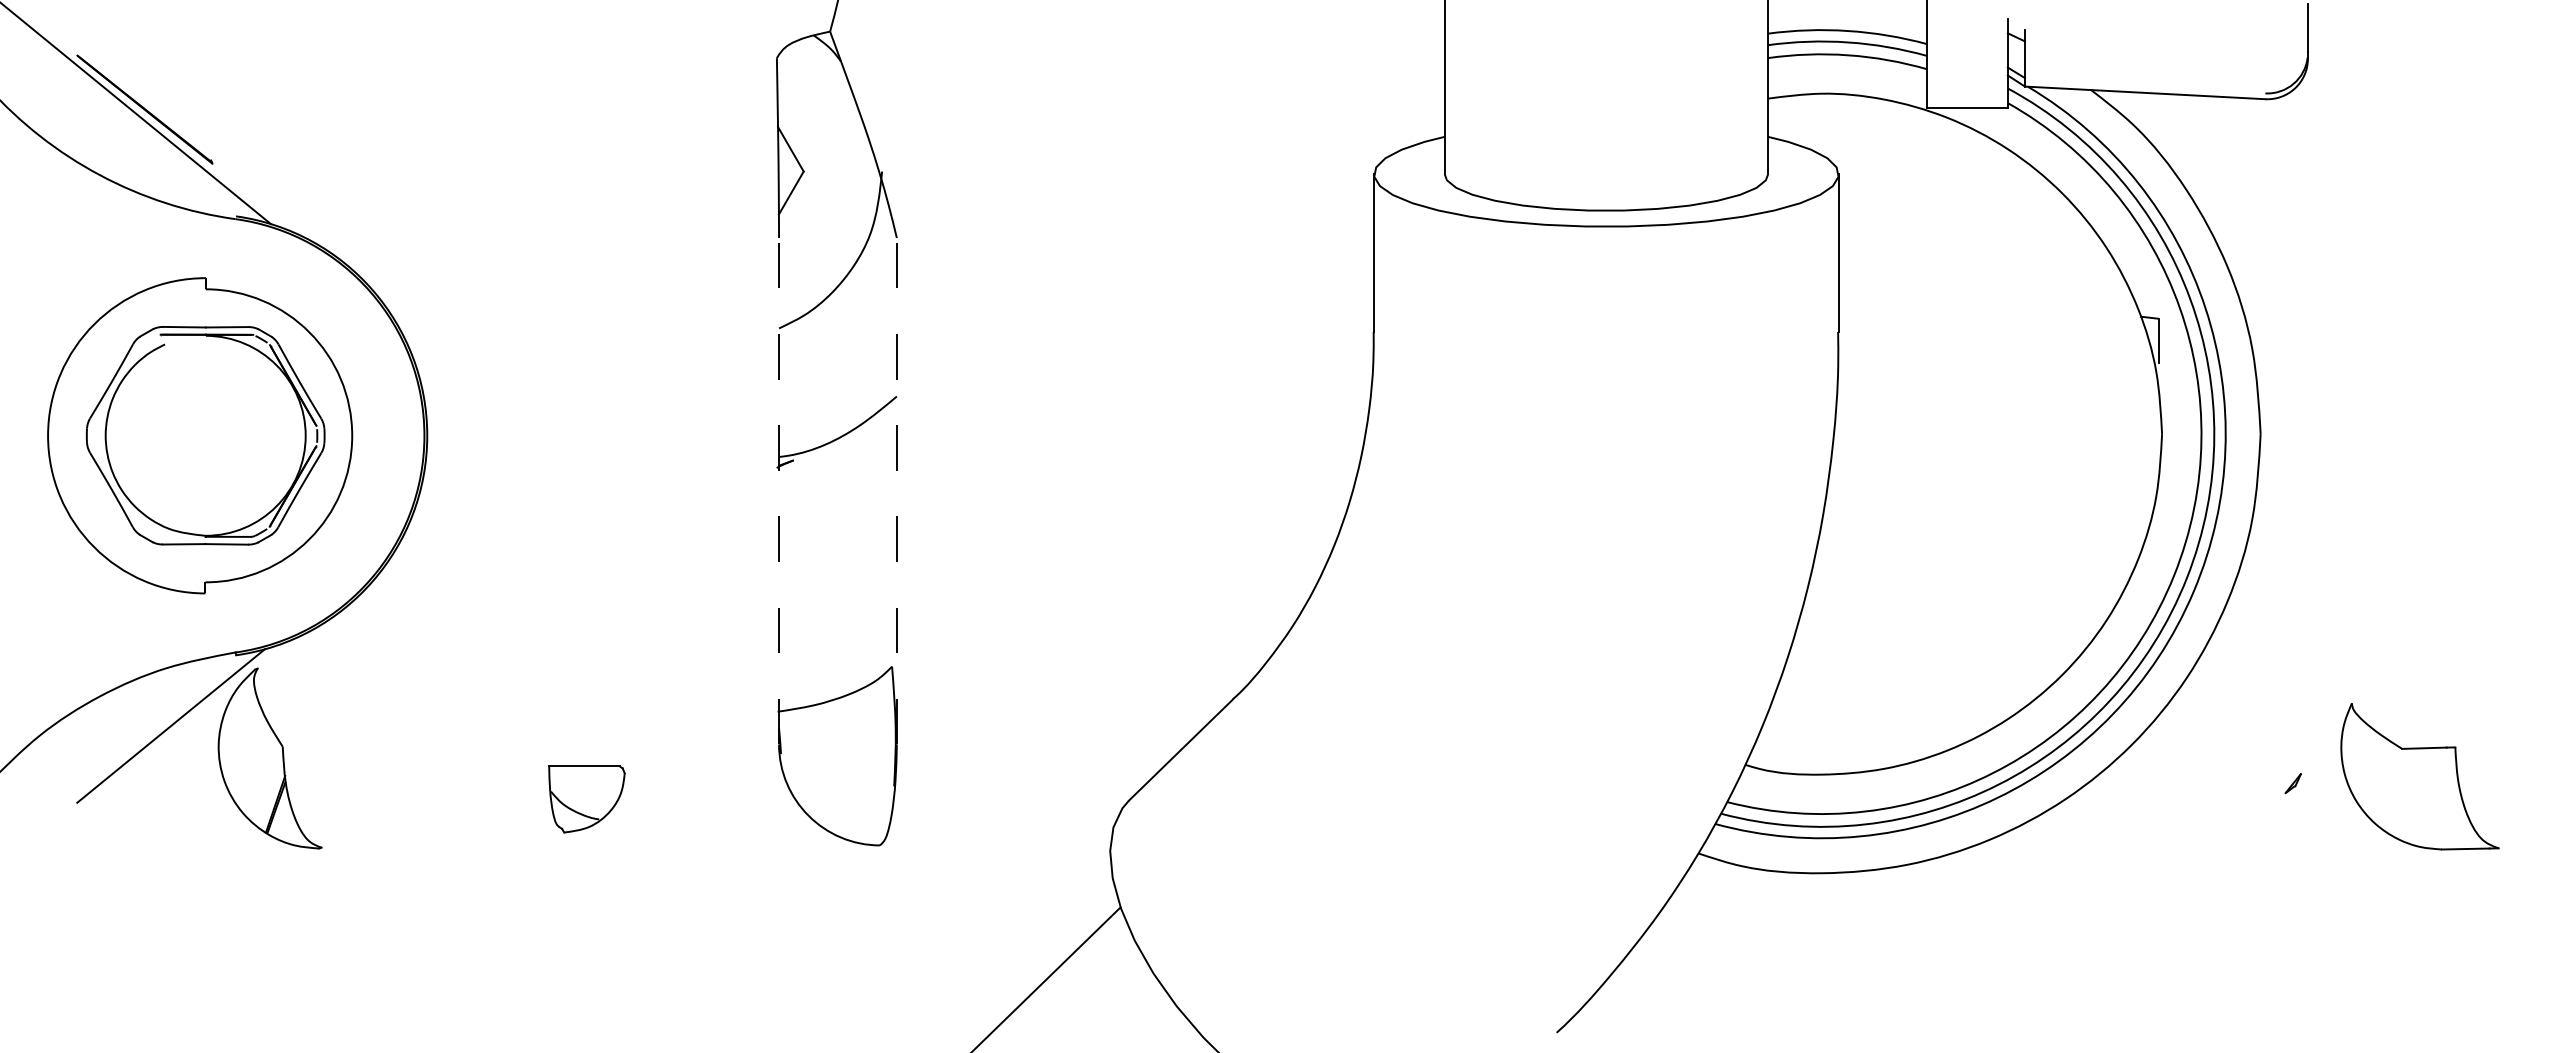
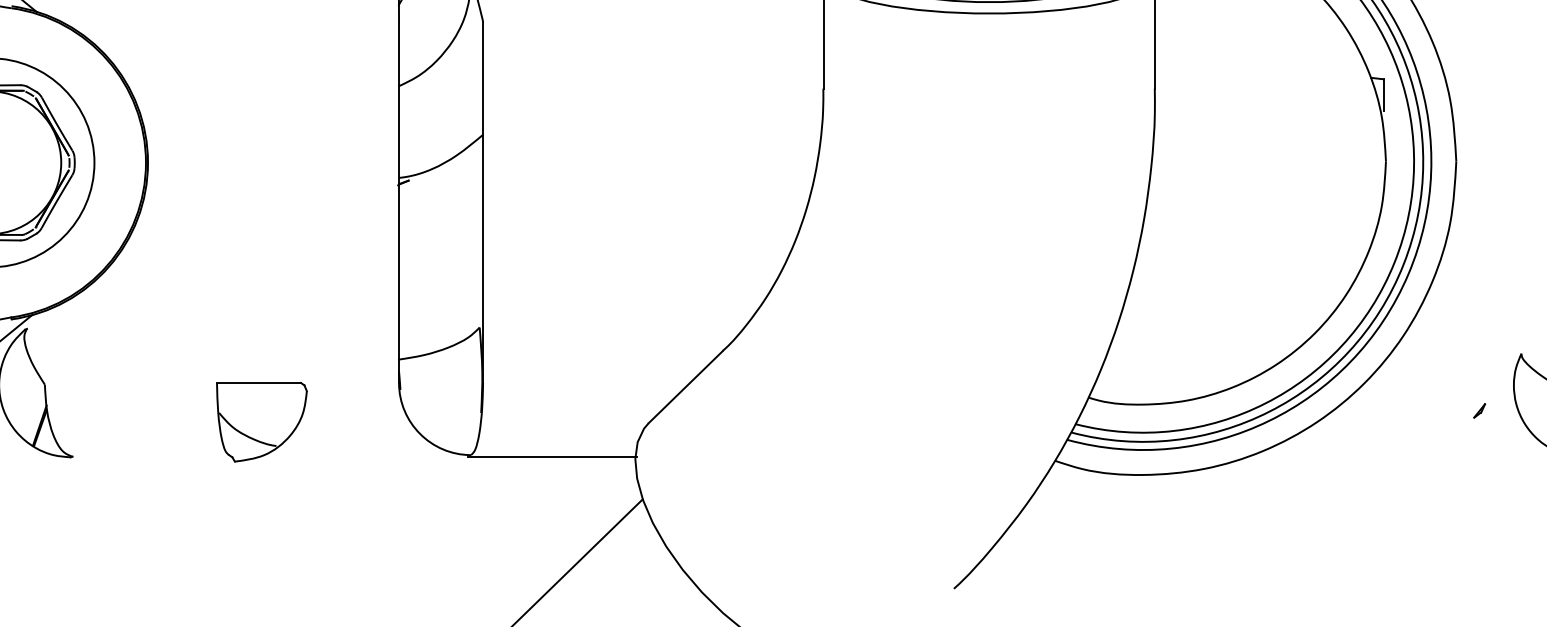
line: (779, 490) -> (399, 201), dashed -> solid
line: (896, 490) -> (482, 201), dashed -> solid
part: (586, 799) -> (261, 422), size x1.67
line: (993, 848) -> (552, 457), added

